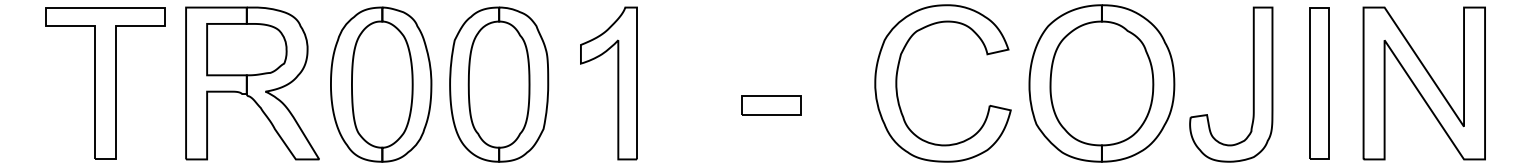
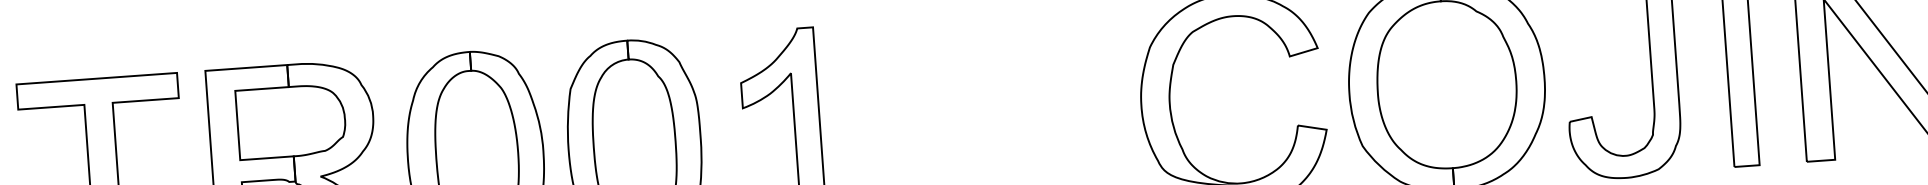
part: (771, 105) -> (1003, 146), removed

